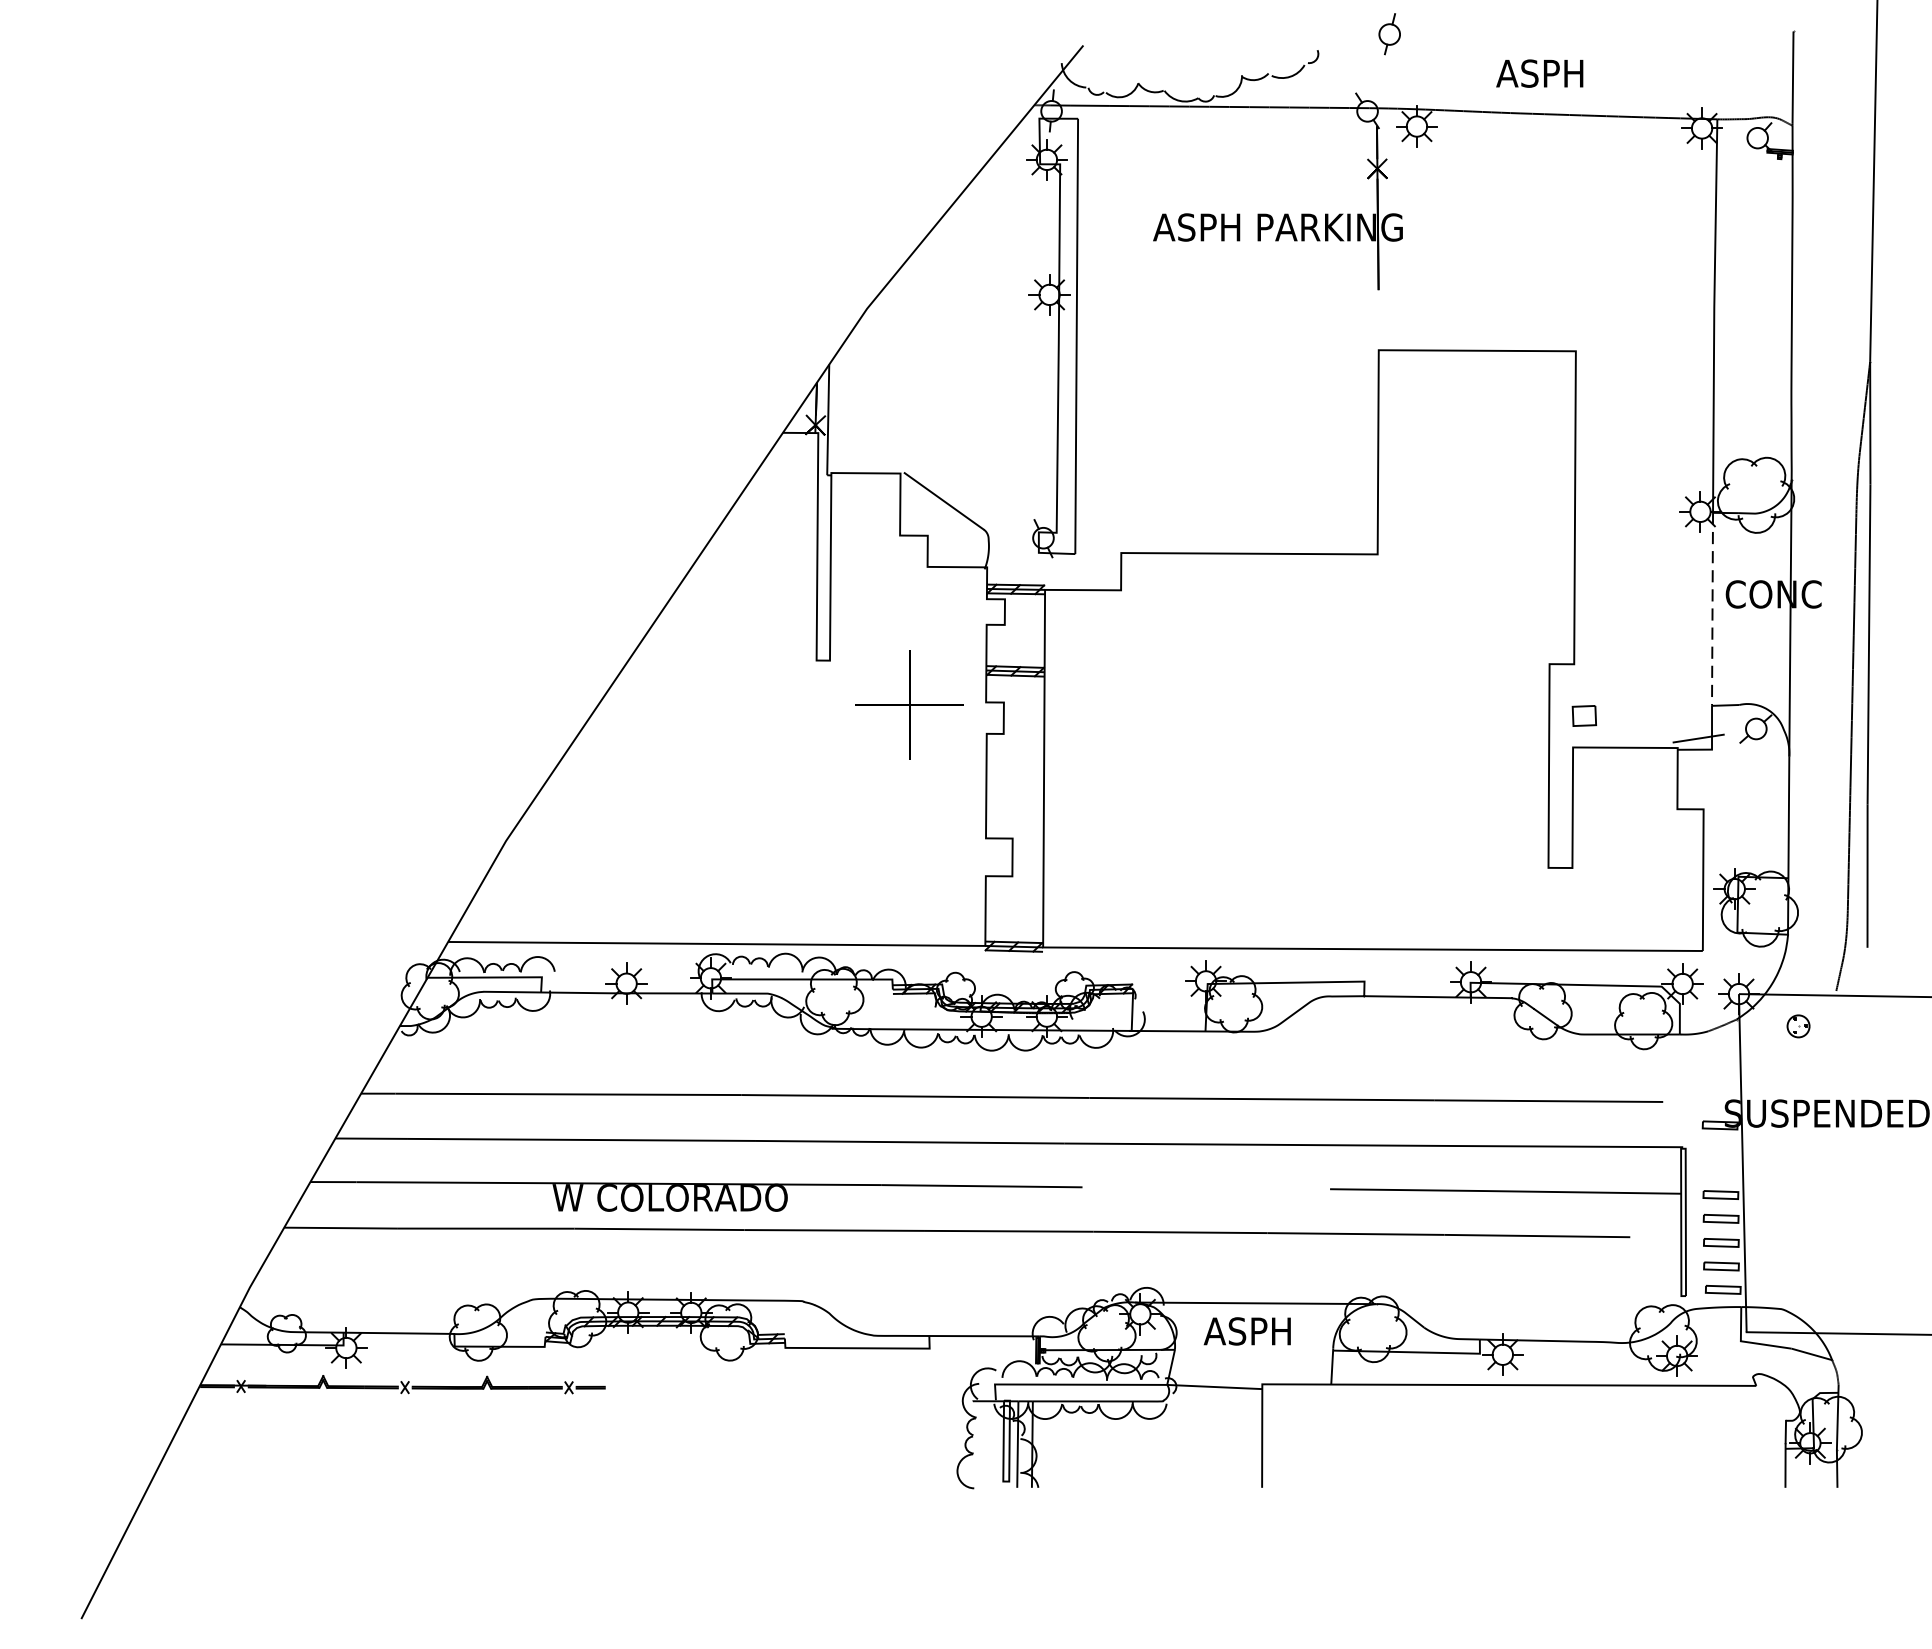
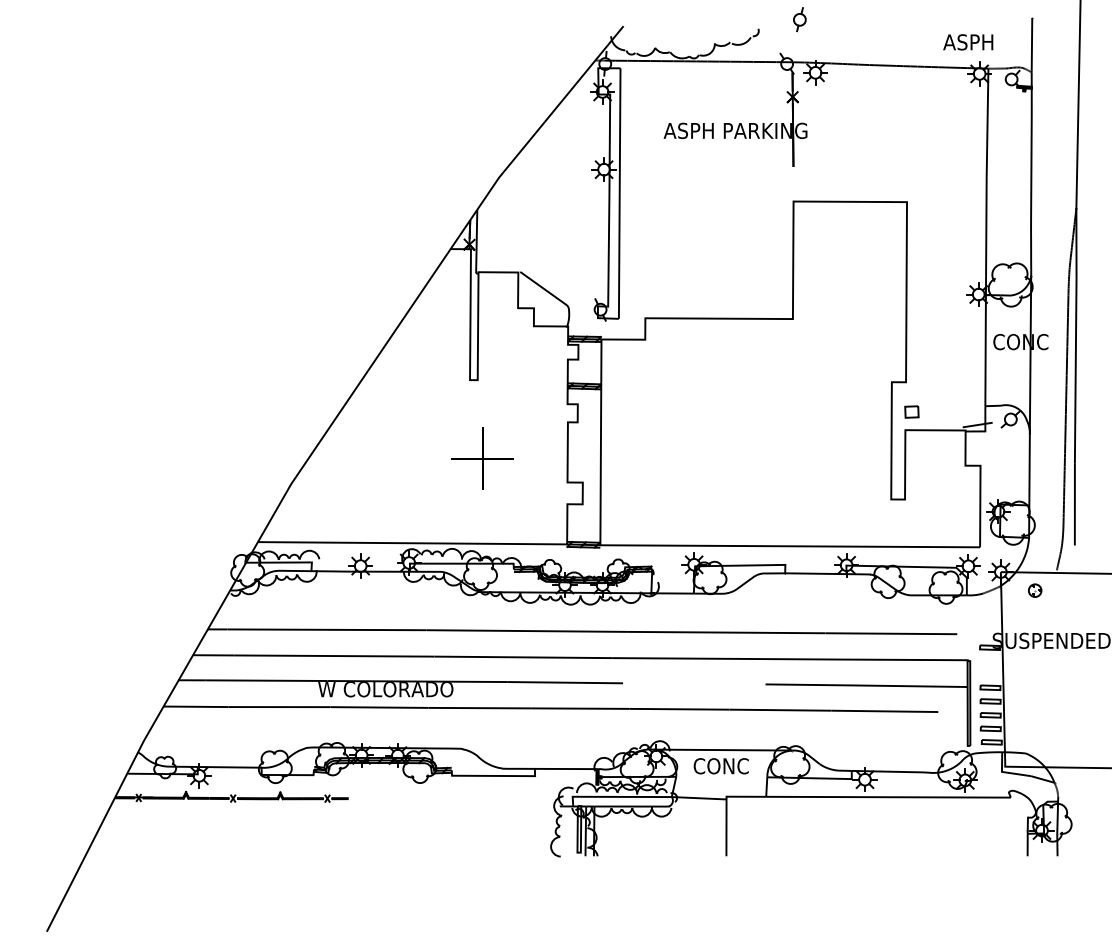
text: (1540, 73) -> (968, 42), moved
line: (1712, 609) -> (985, 350), dashed -> solid
part: (909, 704) -> (482, 458), moved
text: (1251, 1331) -> (720, 766), ASPH -> CONC

